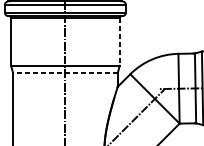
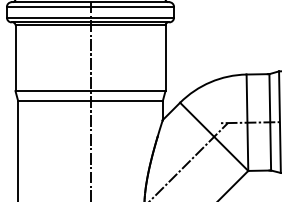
line: (119, 42) -> (165, 58), dashed -> solid
line: (65, 73) -> (90, 101), dashed -> solid

